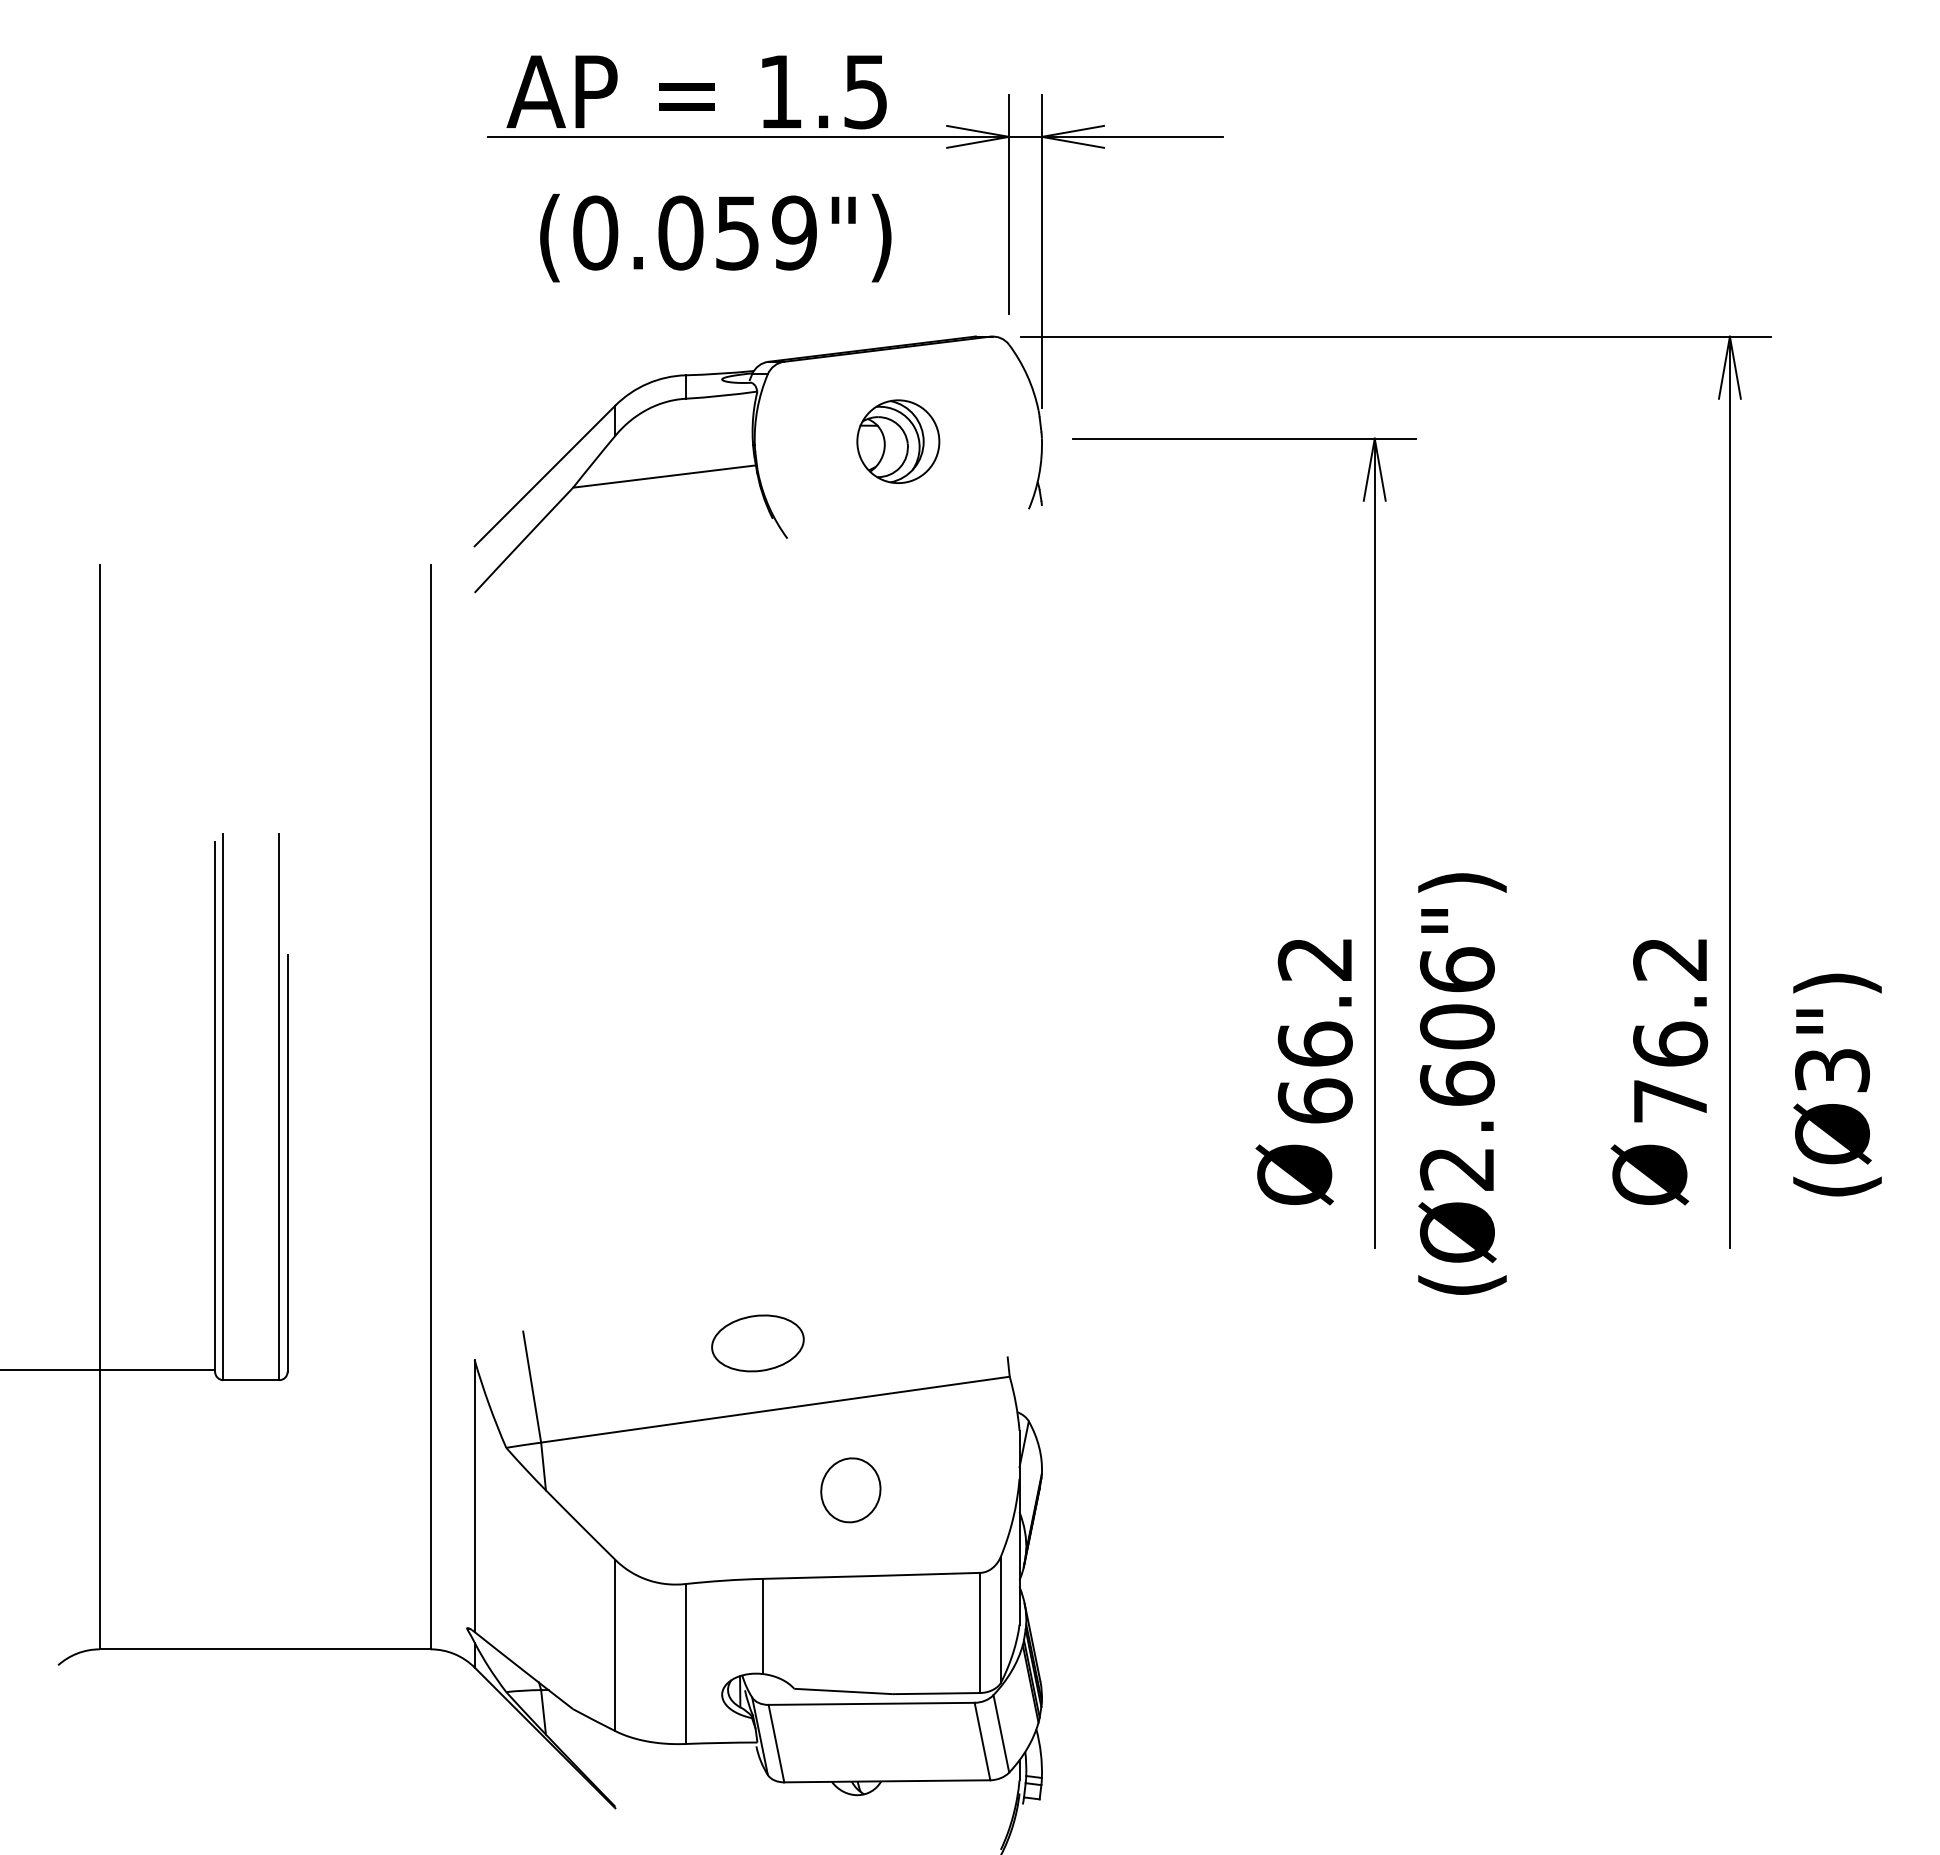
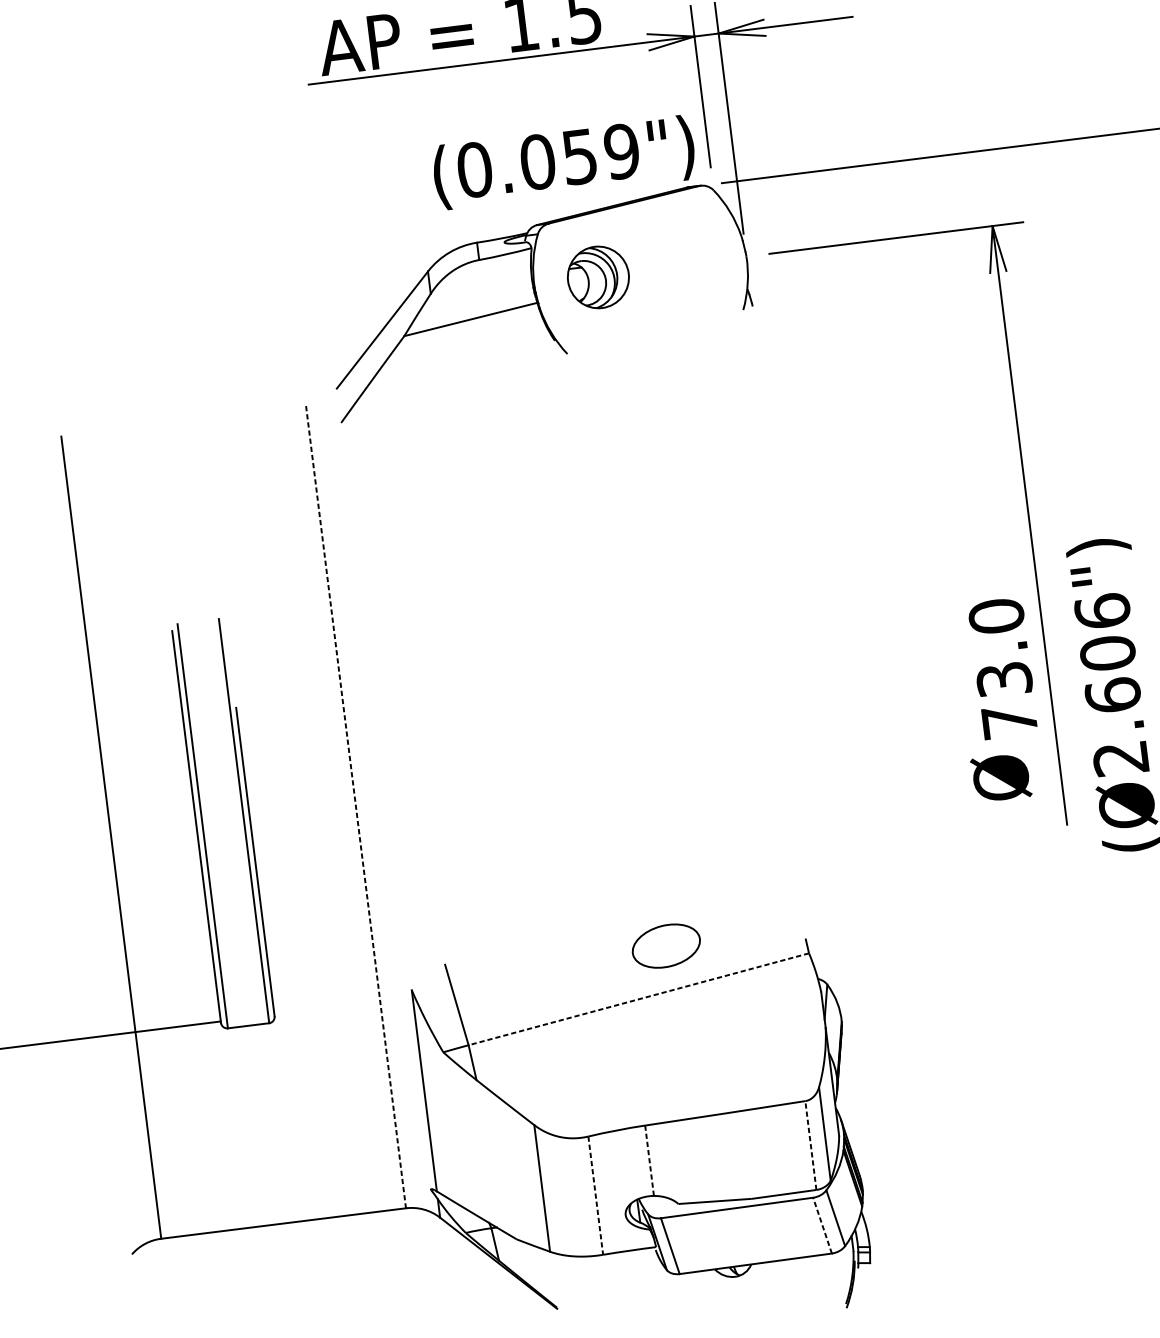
text: (715, 237) -> (563, 162), moved
part: (898, 441) -> (598, 277), moved
text: (1314, 1029) -> (1002, 668), 66.2 -> 73.0
line: (430, 1107) -> (355, 807), solid -> dashed
part: (757, 1343) -> (666, 946), moved
line: (775, 1409) -> (638, 999), solid -> dashed
part: (850, 1490) -> (701, 1052), removed
line: (762, 1626) -> (649, 1160), solid -> dashed
line: (980, 1632) -> (810, 1145), solid -> dashed
line: (685, 1664) -> (595, 1196), solid -> dashed
line: (982, 1741) -> (822, 1225), solid -> dashed

